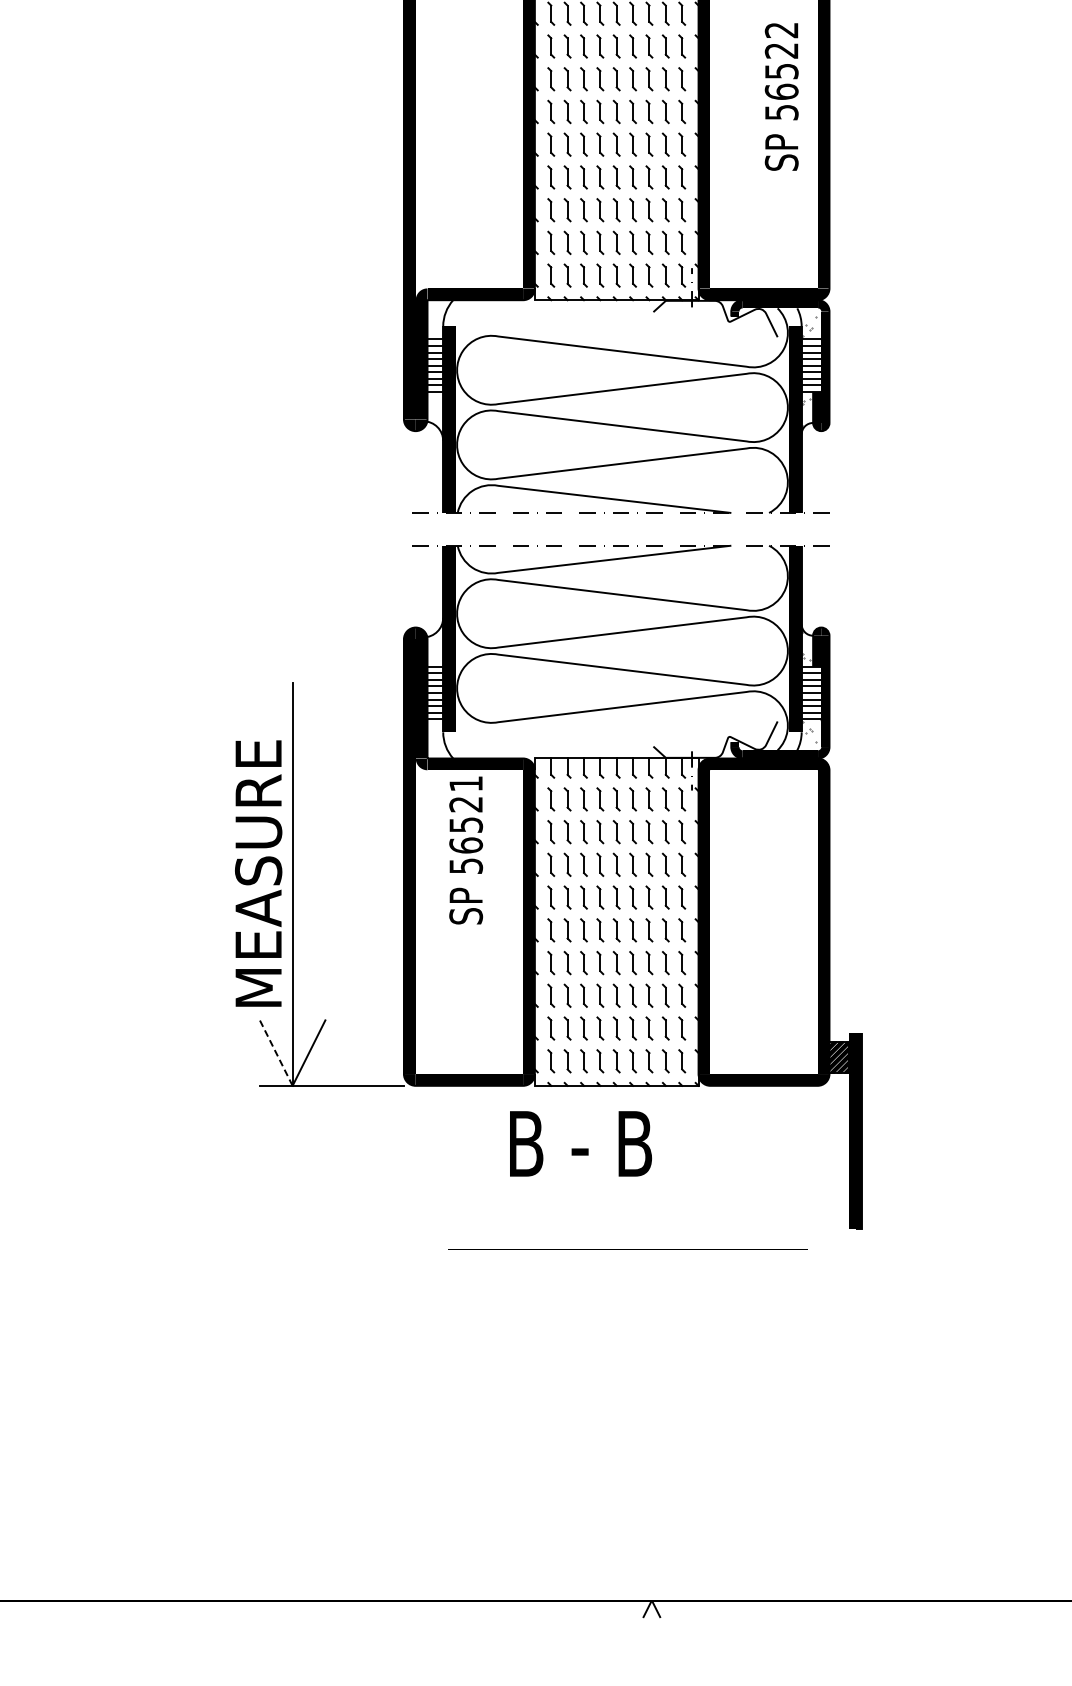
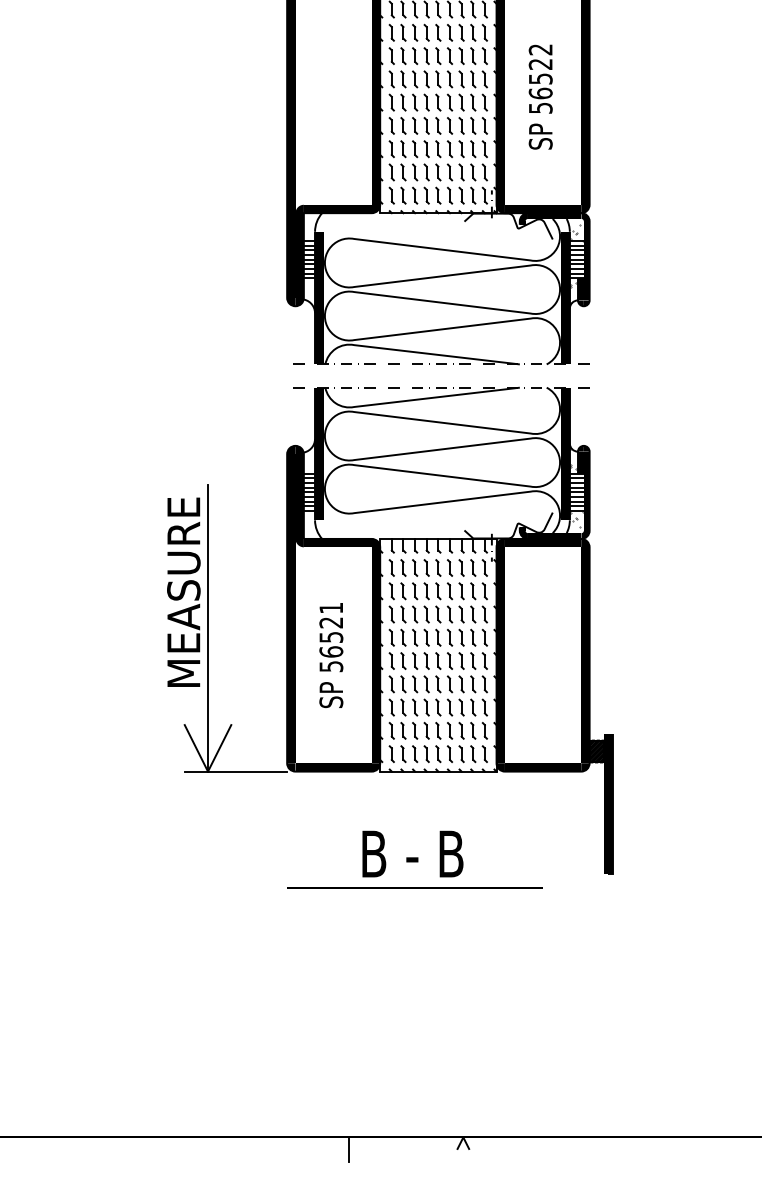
text: (781, 96) -> (540, 96), moved
text: (466, 850) -> (331, 655), moved
text: (258, 873) -> (183, 592), moved
line: (276, 1053) -> (196, 748), dashed -> solid
text: (580, 1143) -> (412, 853), moved
line: (627, 1249) -> (414, 887), moved
line: (491, 1617) -> (349, 1149), added

